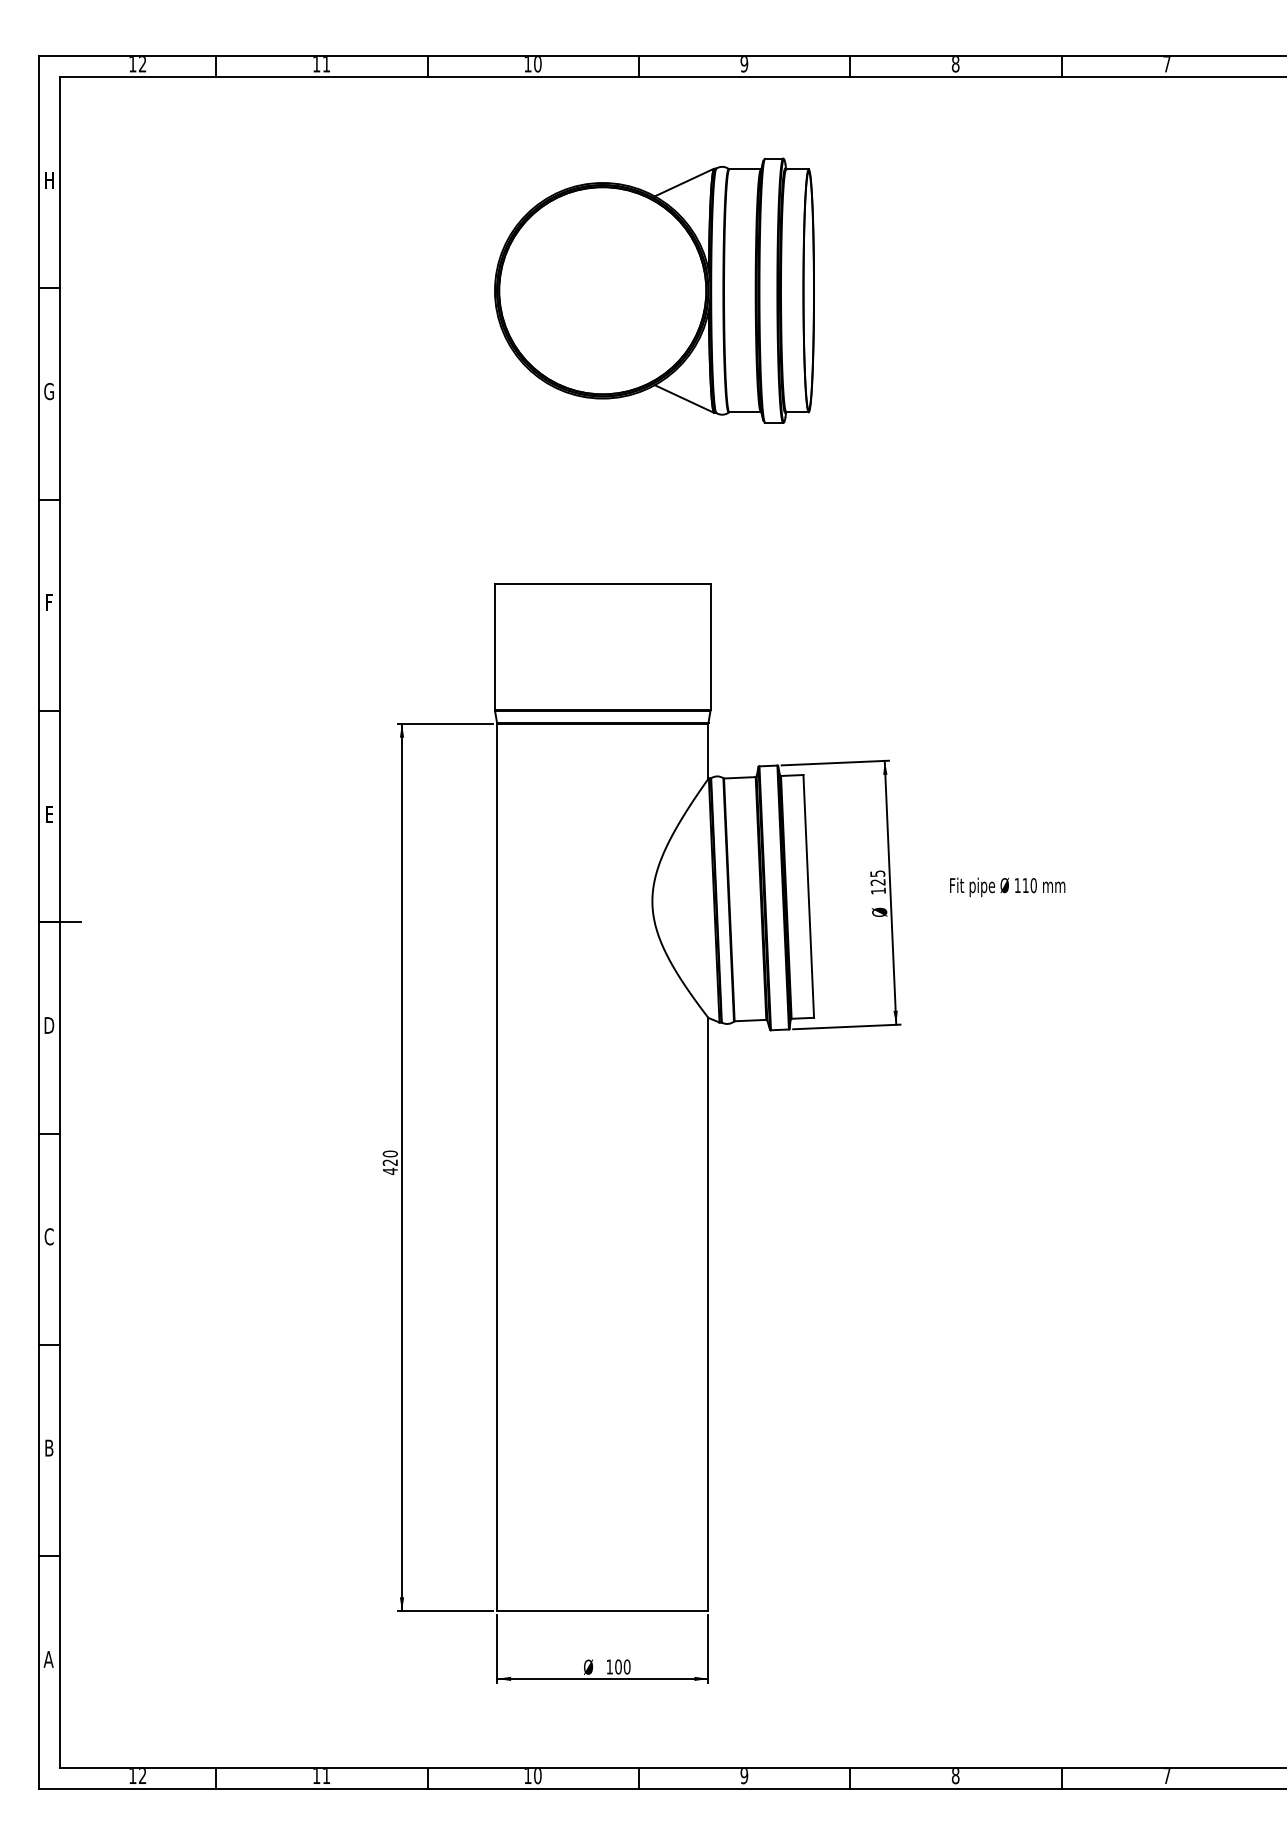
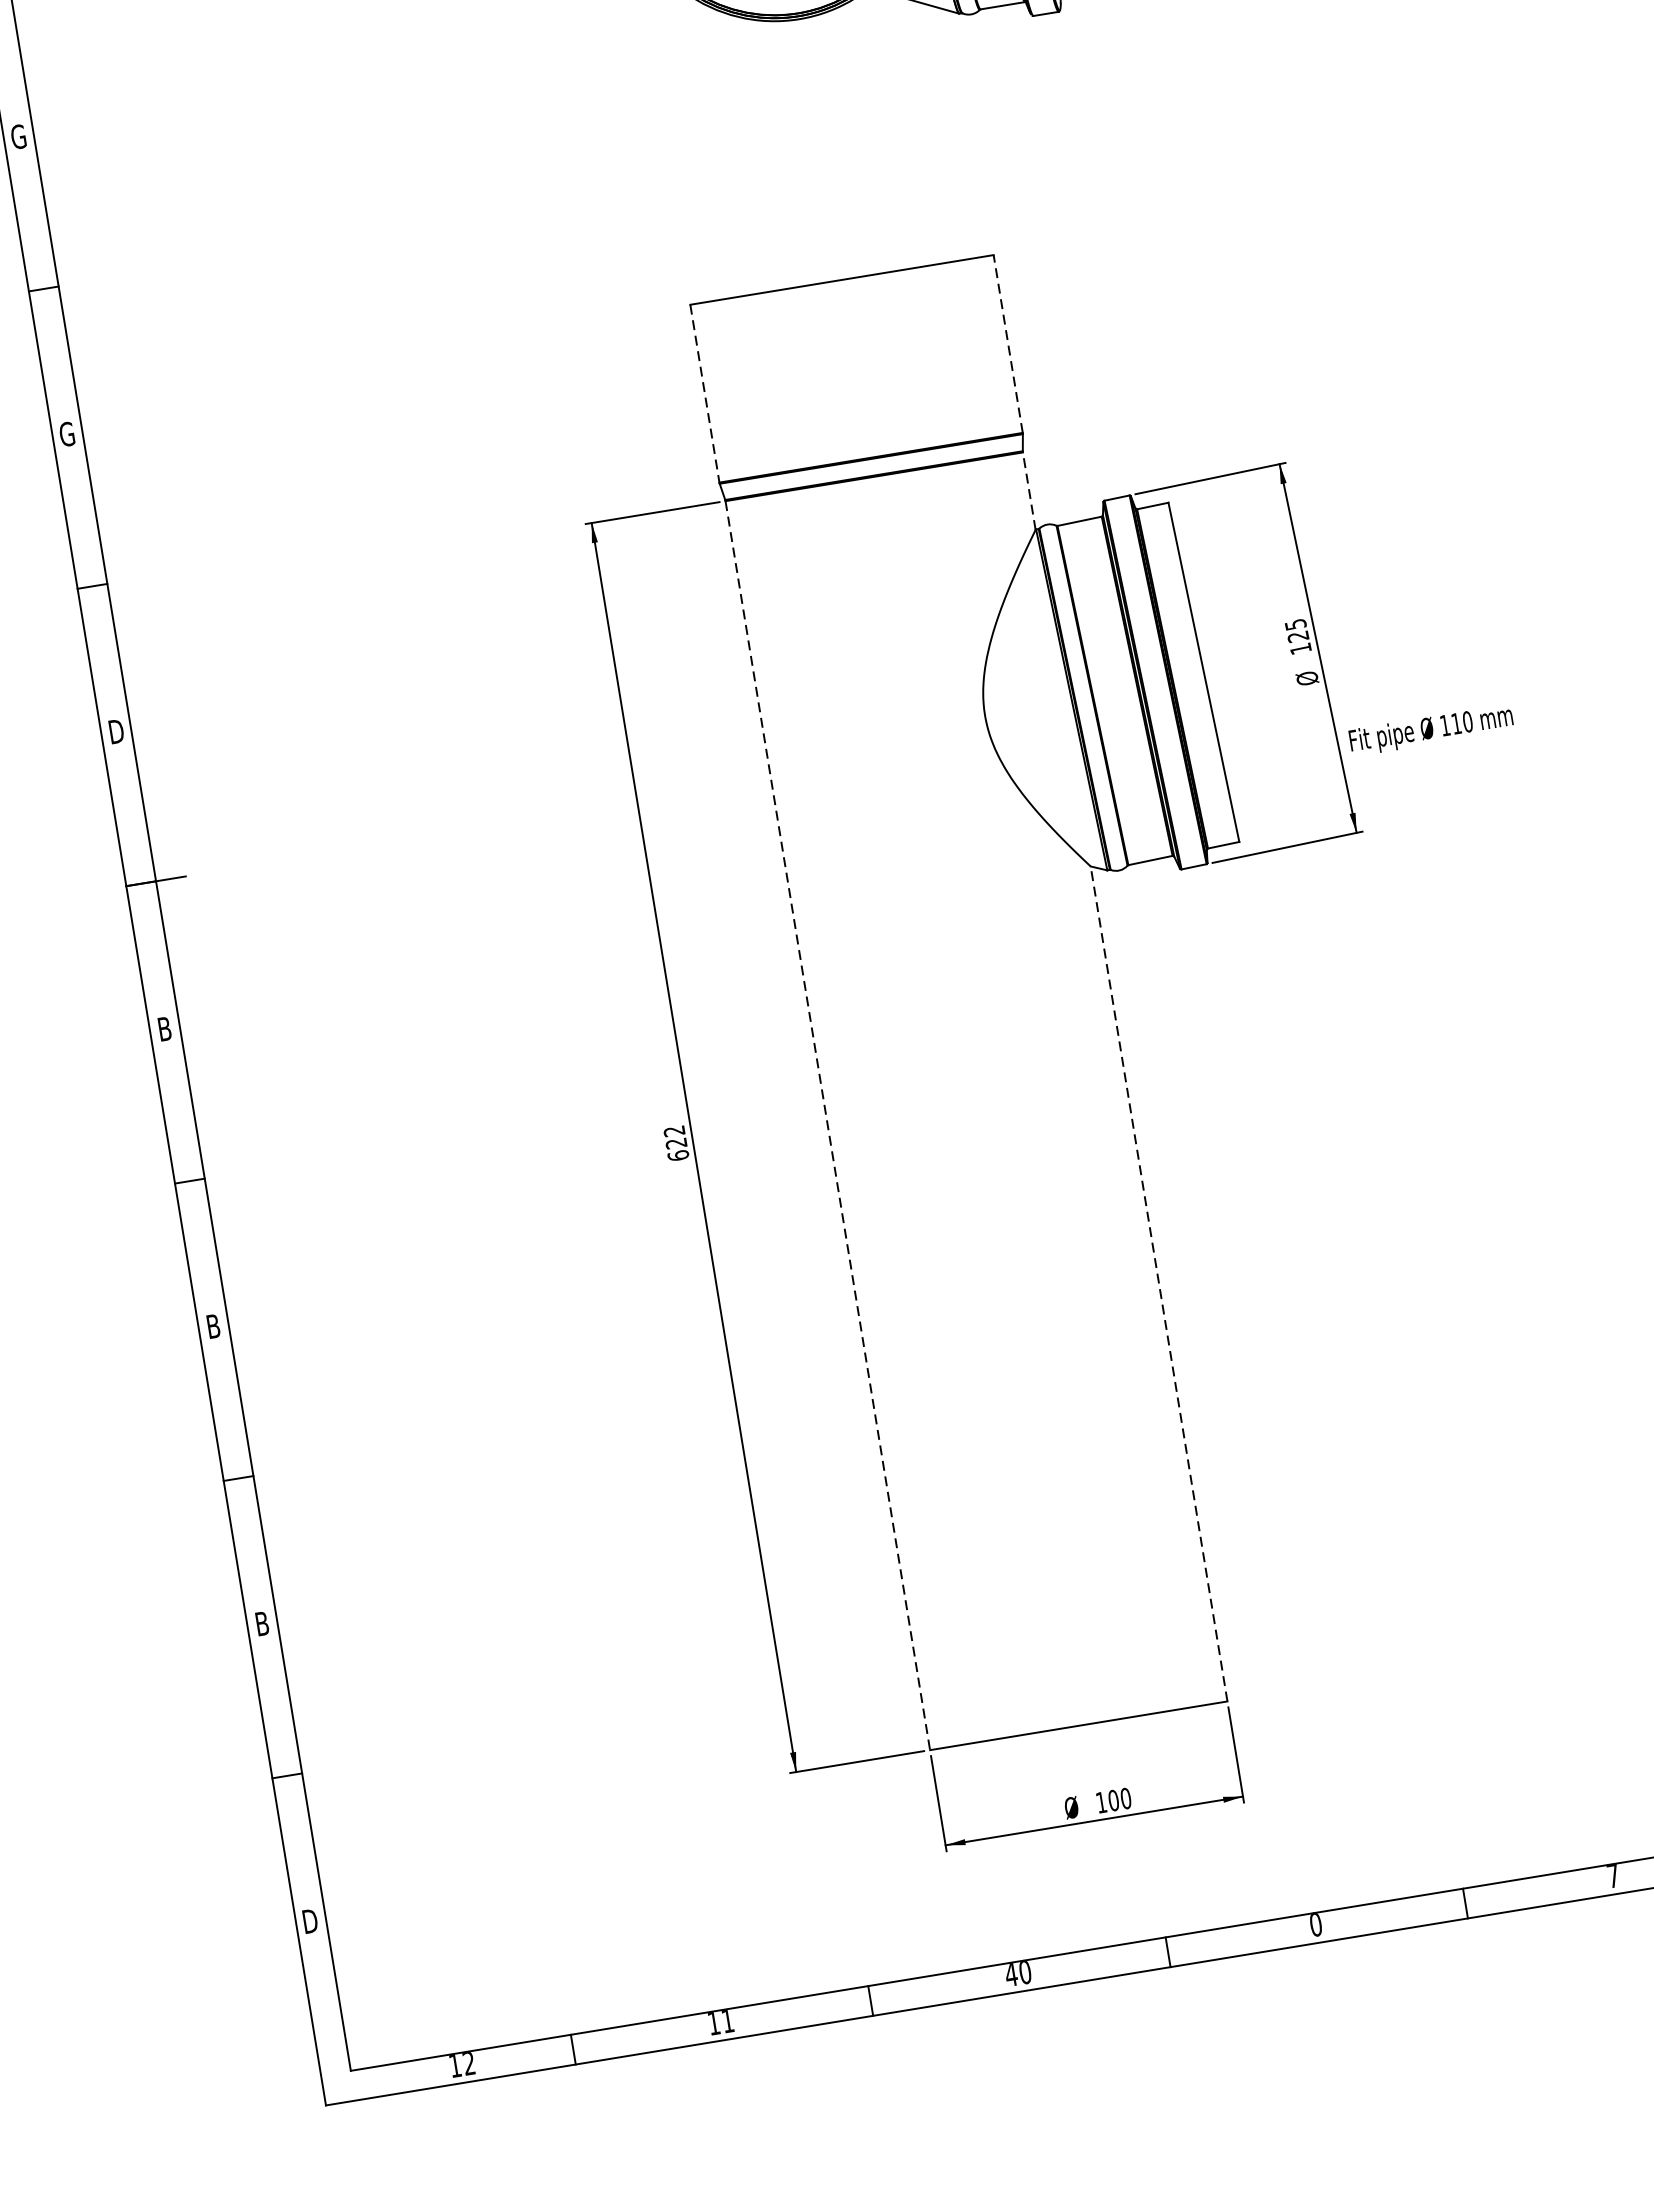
text: (48, 602) -> (66, 433), F -> G
line: (710, 646) -> (1008, 343), solid -> dashed
line: (495, 647) -> (705, 394), solid -> dashed
line: (708, 751) -> (1029, 491), solid -> dashed
text: (49, 813) -> (116, 730), E -> D
text: (1007, 887) -> (1431, 730), moved
text: (49, 1025) -> (165, 1028), D -> B
text: (389, 1162) -> (675, 1143), 420 -> 622
line: (497, 1167) -> (828, 1125), solid -> dashed
text: (48, 1236) -> (212, 1326), C -> B
line: (708, 1314) -> (1159, 1283), solid -> dashed
text: (48, 1659) -> (309, 1921), A -> D
text: (527, 1776) -> (1010, 1975), 10 -> 40
text: (744, 1776) -> (1316, 1925), 9 -> 0
text: (955, 1776) -> (1613, 1877), 8 -> 7

